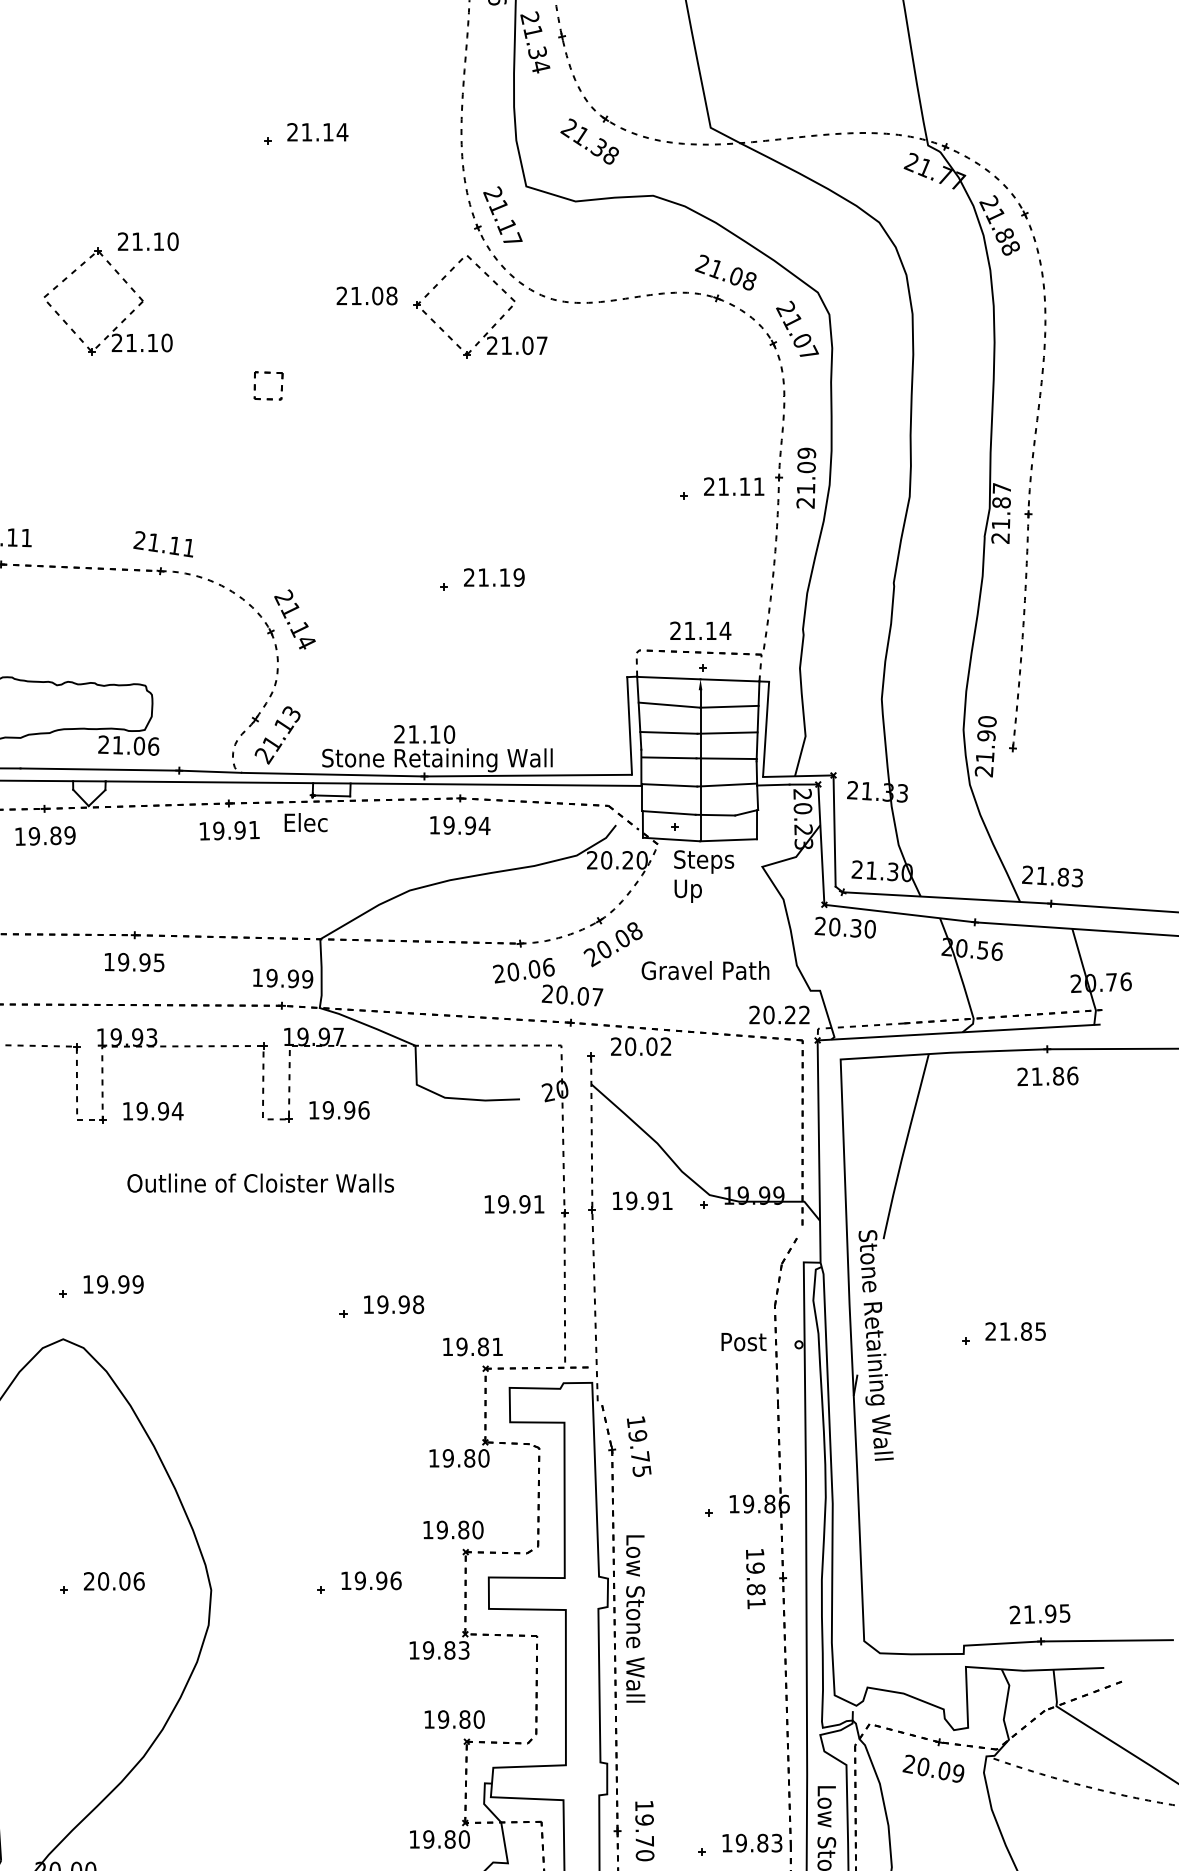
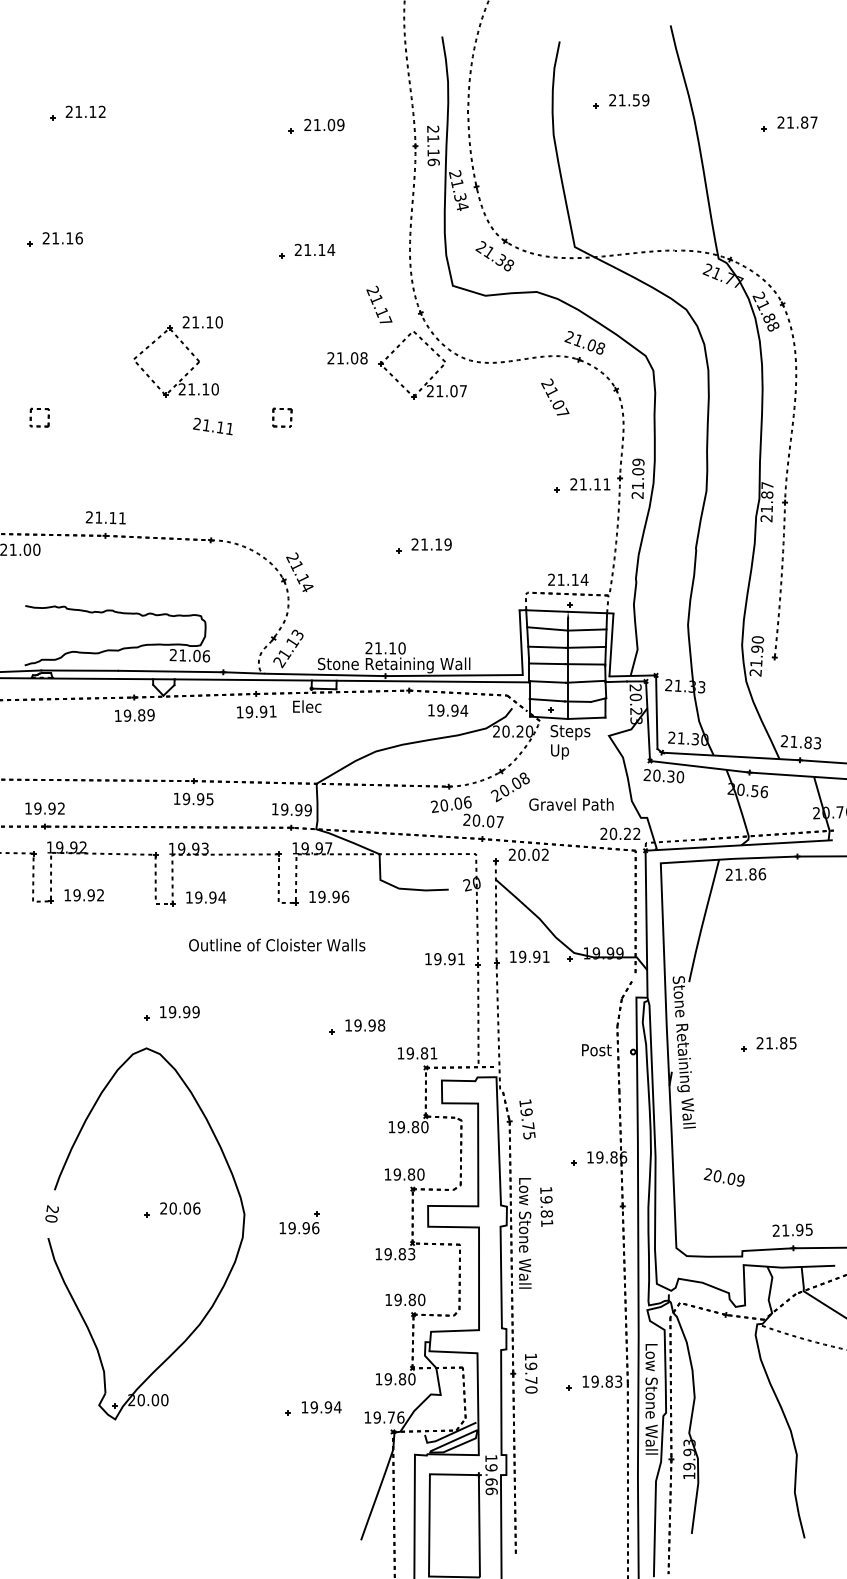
text: (503, 214) -> (379, 304), moved
text: (797, 328) -> (555, 396), moved
text: (162, 544) -> (212, 426), moved
text: (460, 825) -> (448, 710), moved
text: (1047, 1076) -> (745, 874), moved
text: (755, 1578) -> (546, 1206), moved
text: (371, 1581) -> (299, 1228), moved
text: (932, 1768) -> (723, 1177), moved

